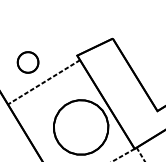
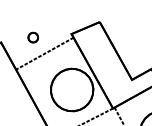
part: (28, 62) -> (33, 37), size x0.6

